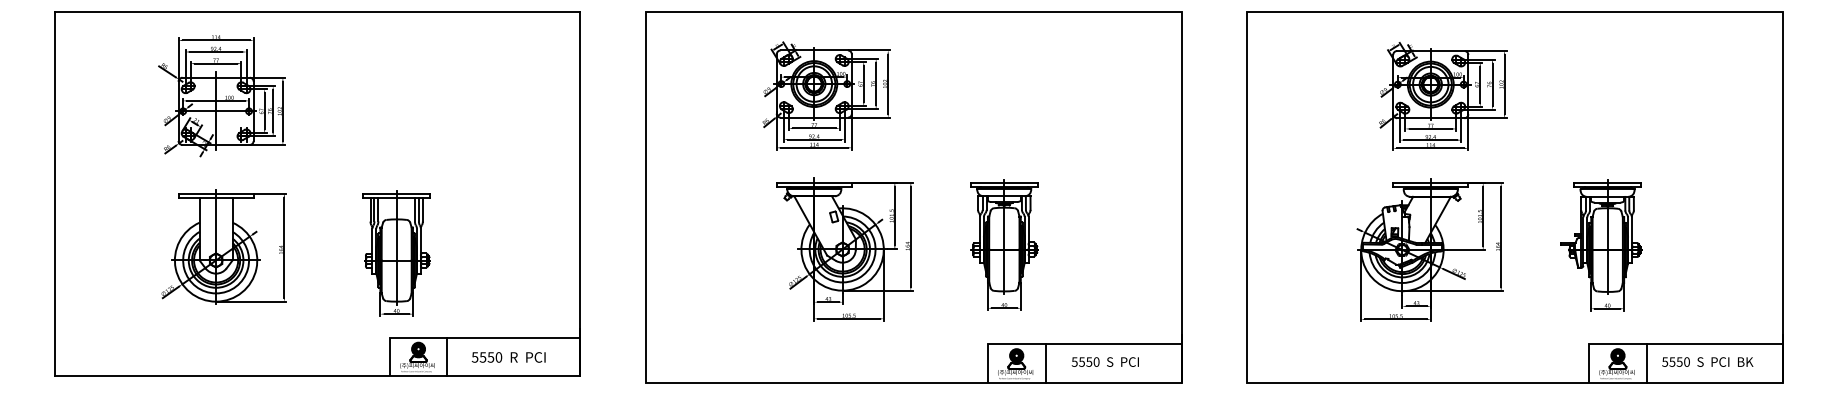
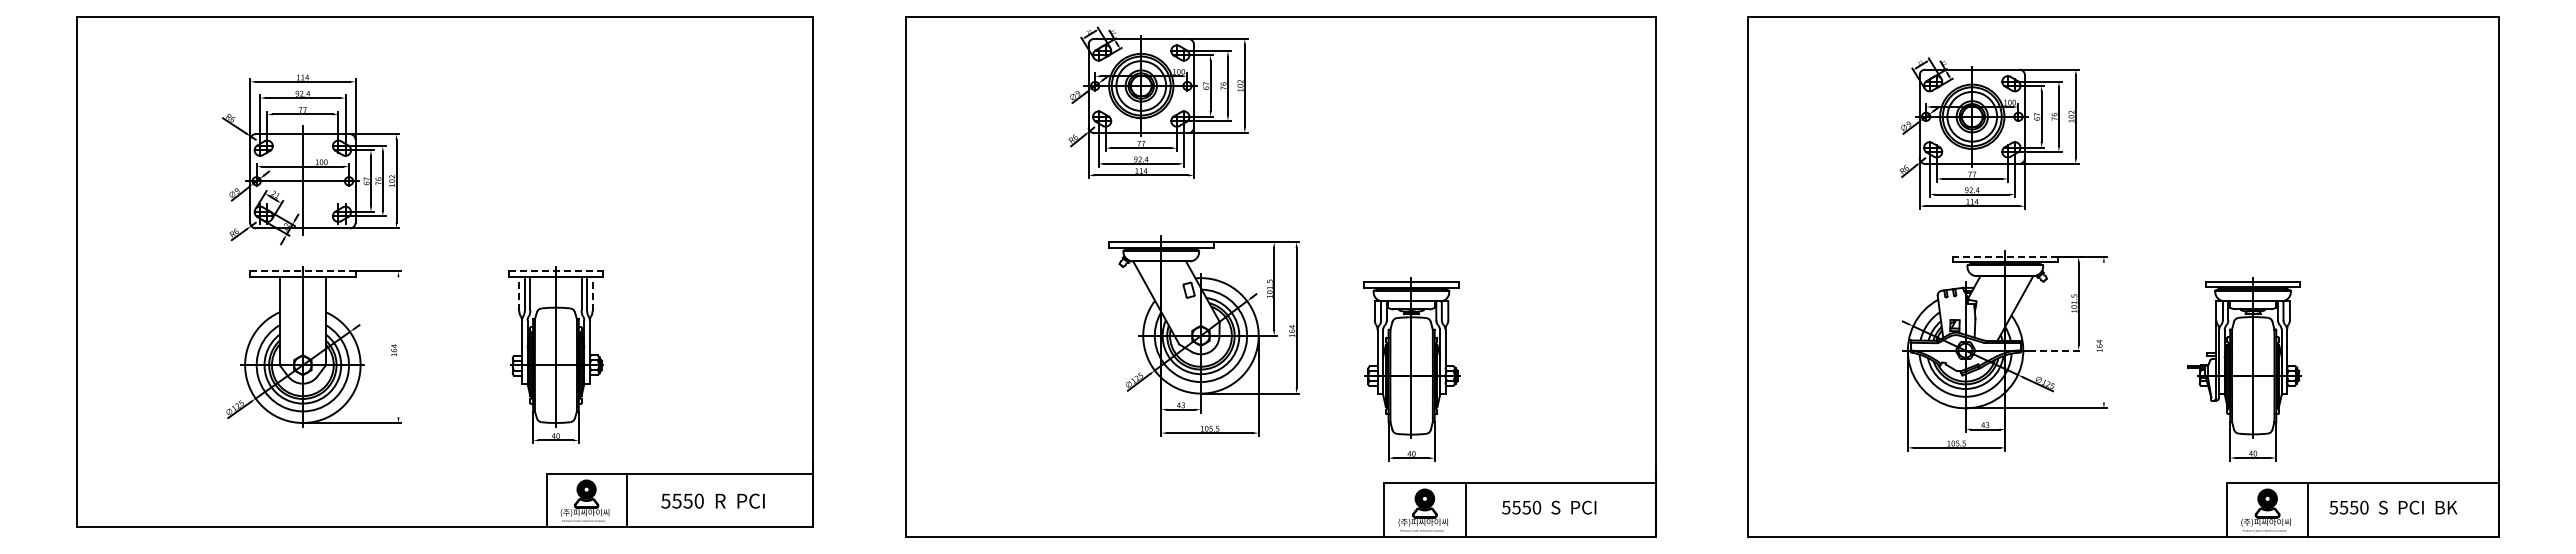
part: (221, 95) -> (310, 159), moved
part: (826, 95) -> (1158, 102), moved
part: (1443, 96) -> (1989, 133), moved
line: (1430, 182) -> (2005, 256), solid -> dashed
line: (215, 193) -> (302, 271), solid -> dashed
line: (397, 193) -> (556, 271), solid -> dashed
line: (370, 209) -> (519, 293), solid -> dashed
line: (422, 209) -> (592, 293), solid -> dashed
line: (1500, 237) -> (2103, 332), removed
part: (1004, 244) -> (1411, 369), moved
part: (1601, 245) -> (2244, 369), moved
line: (284, 247) -> (398, 347), removed
part: (844, 249) -> (1203, 335), moved
line: (1466, 249) -> (2055, 350), solid -> dashed

